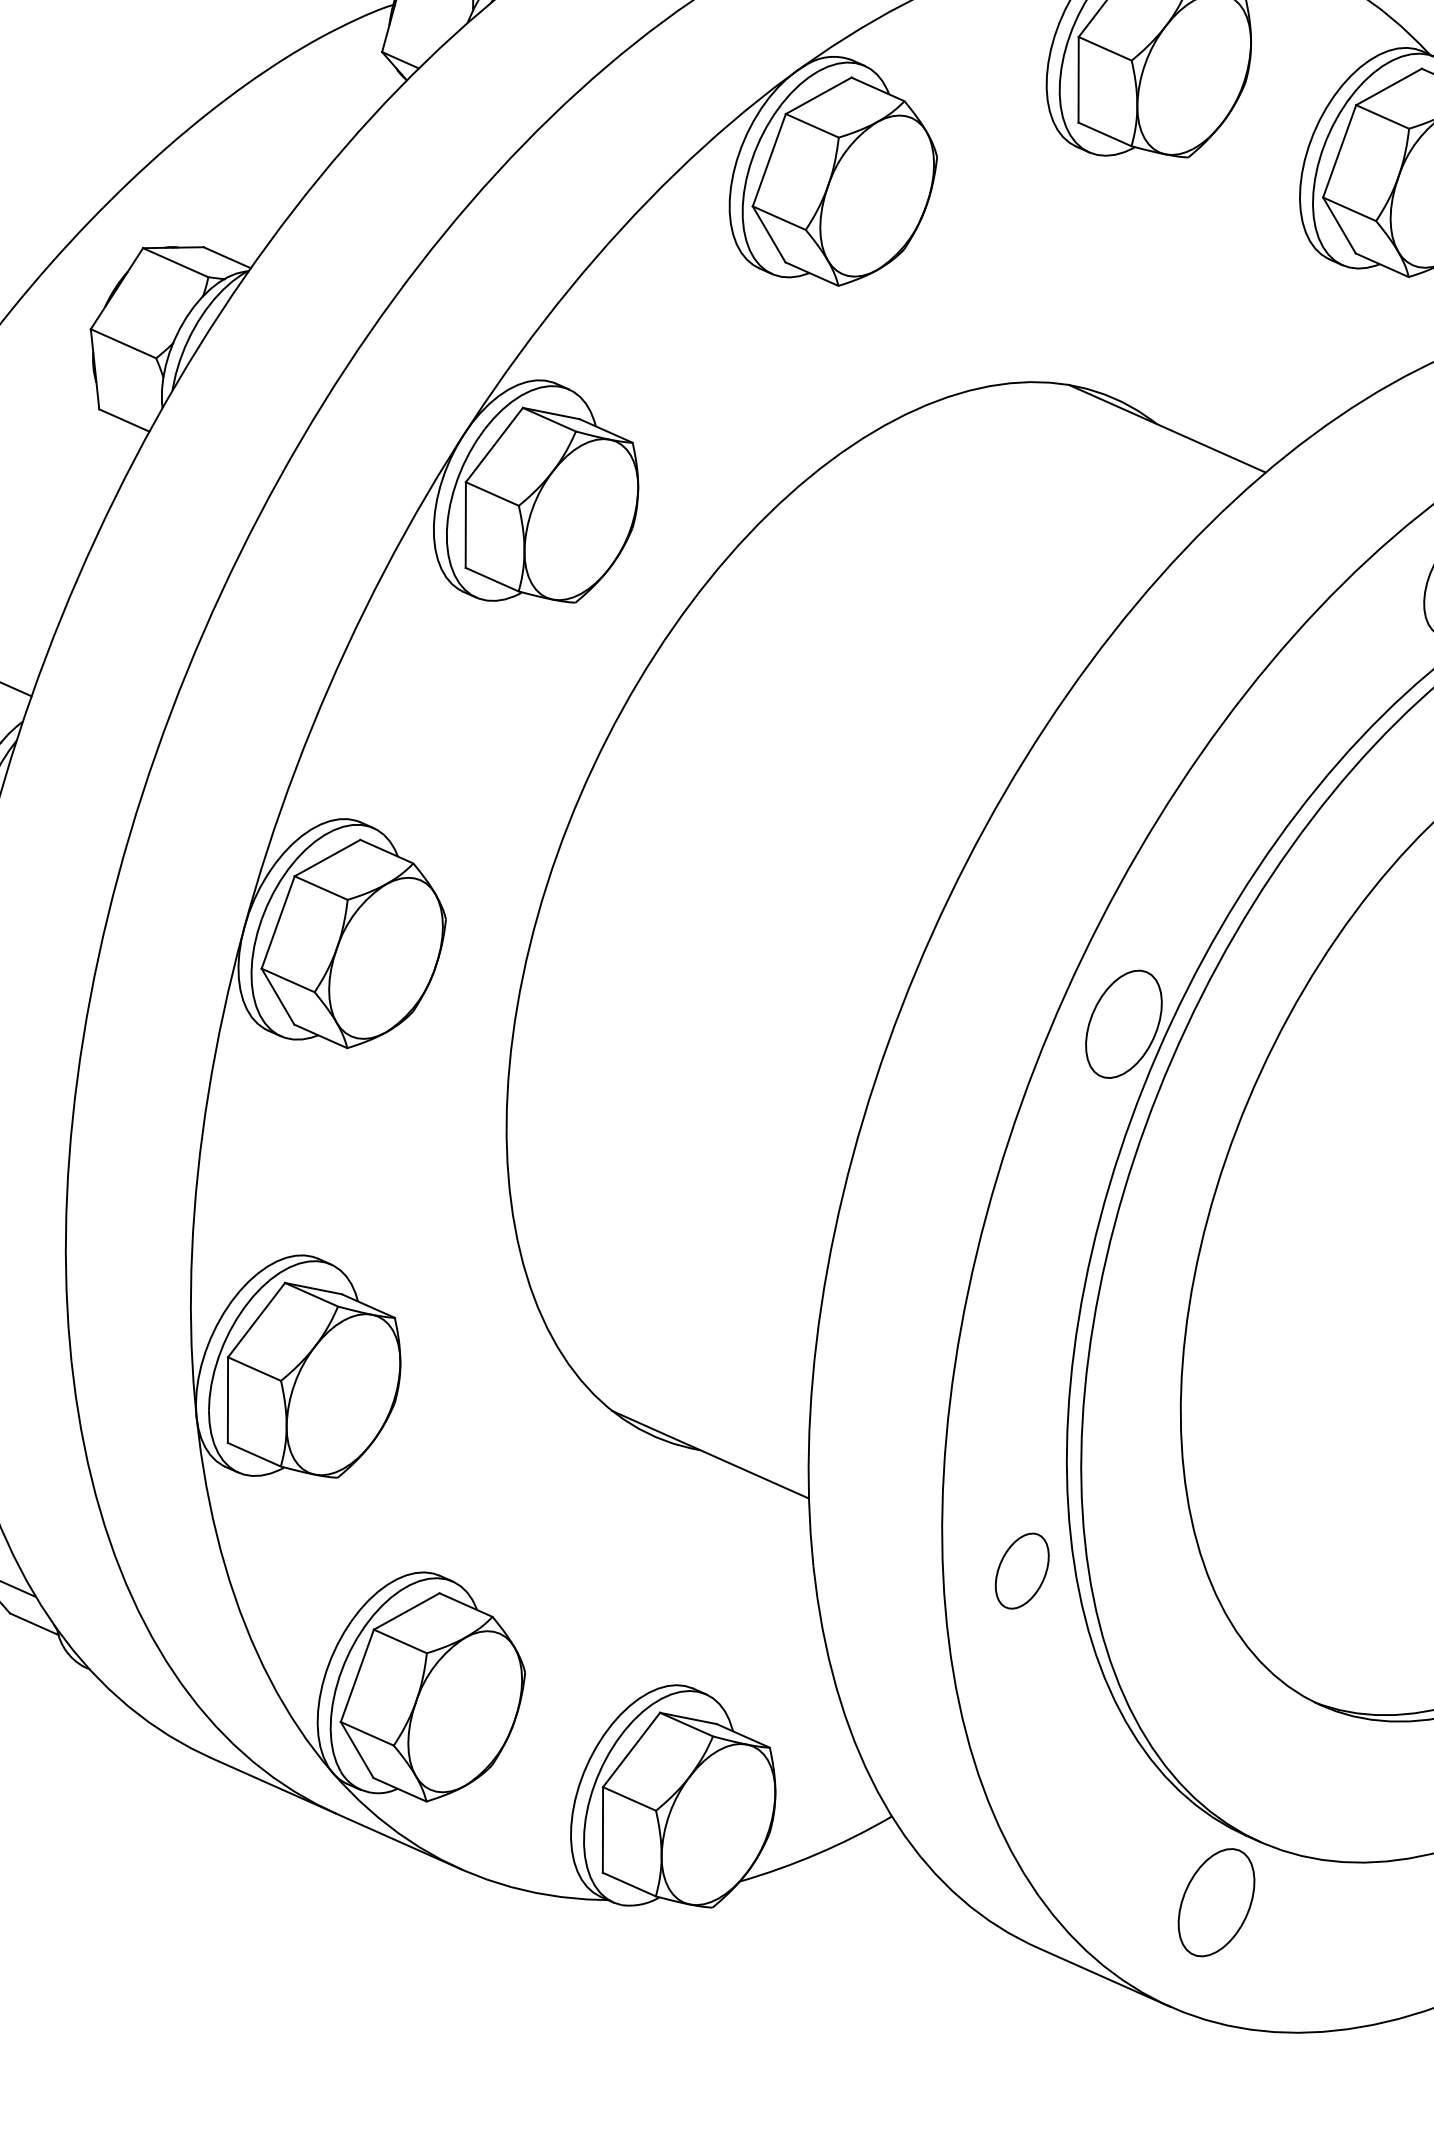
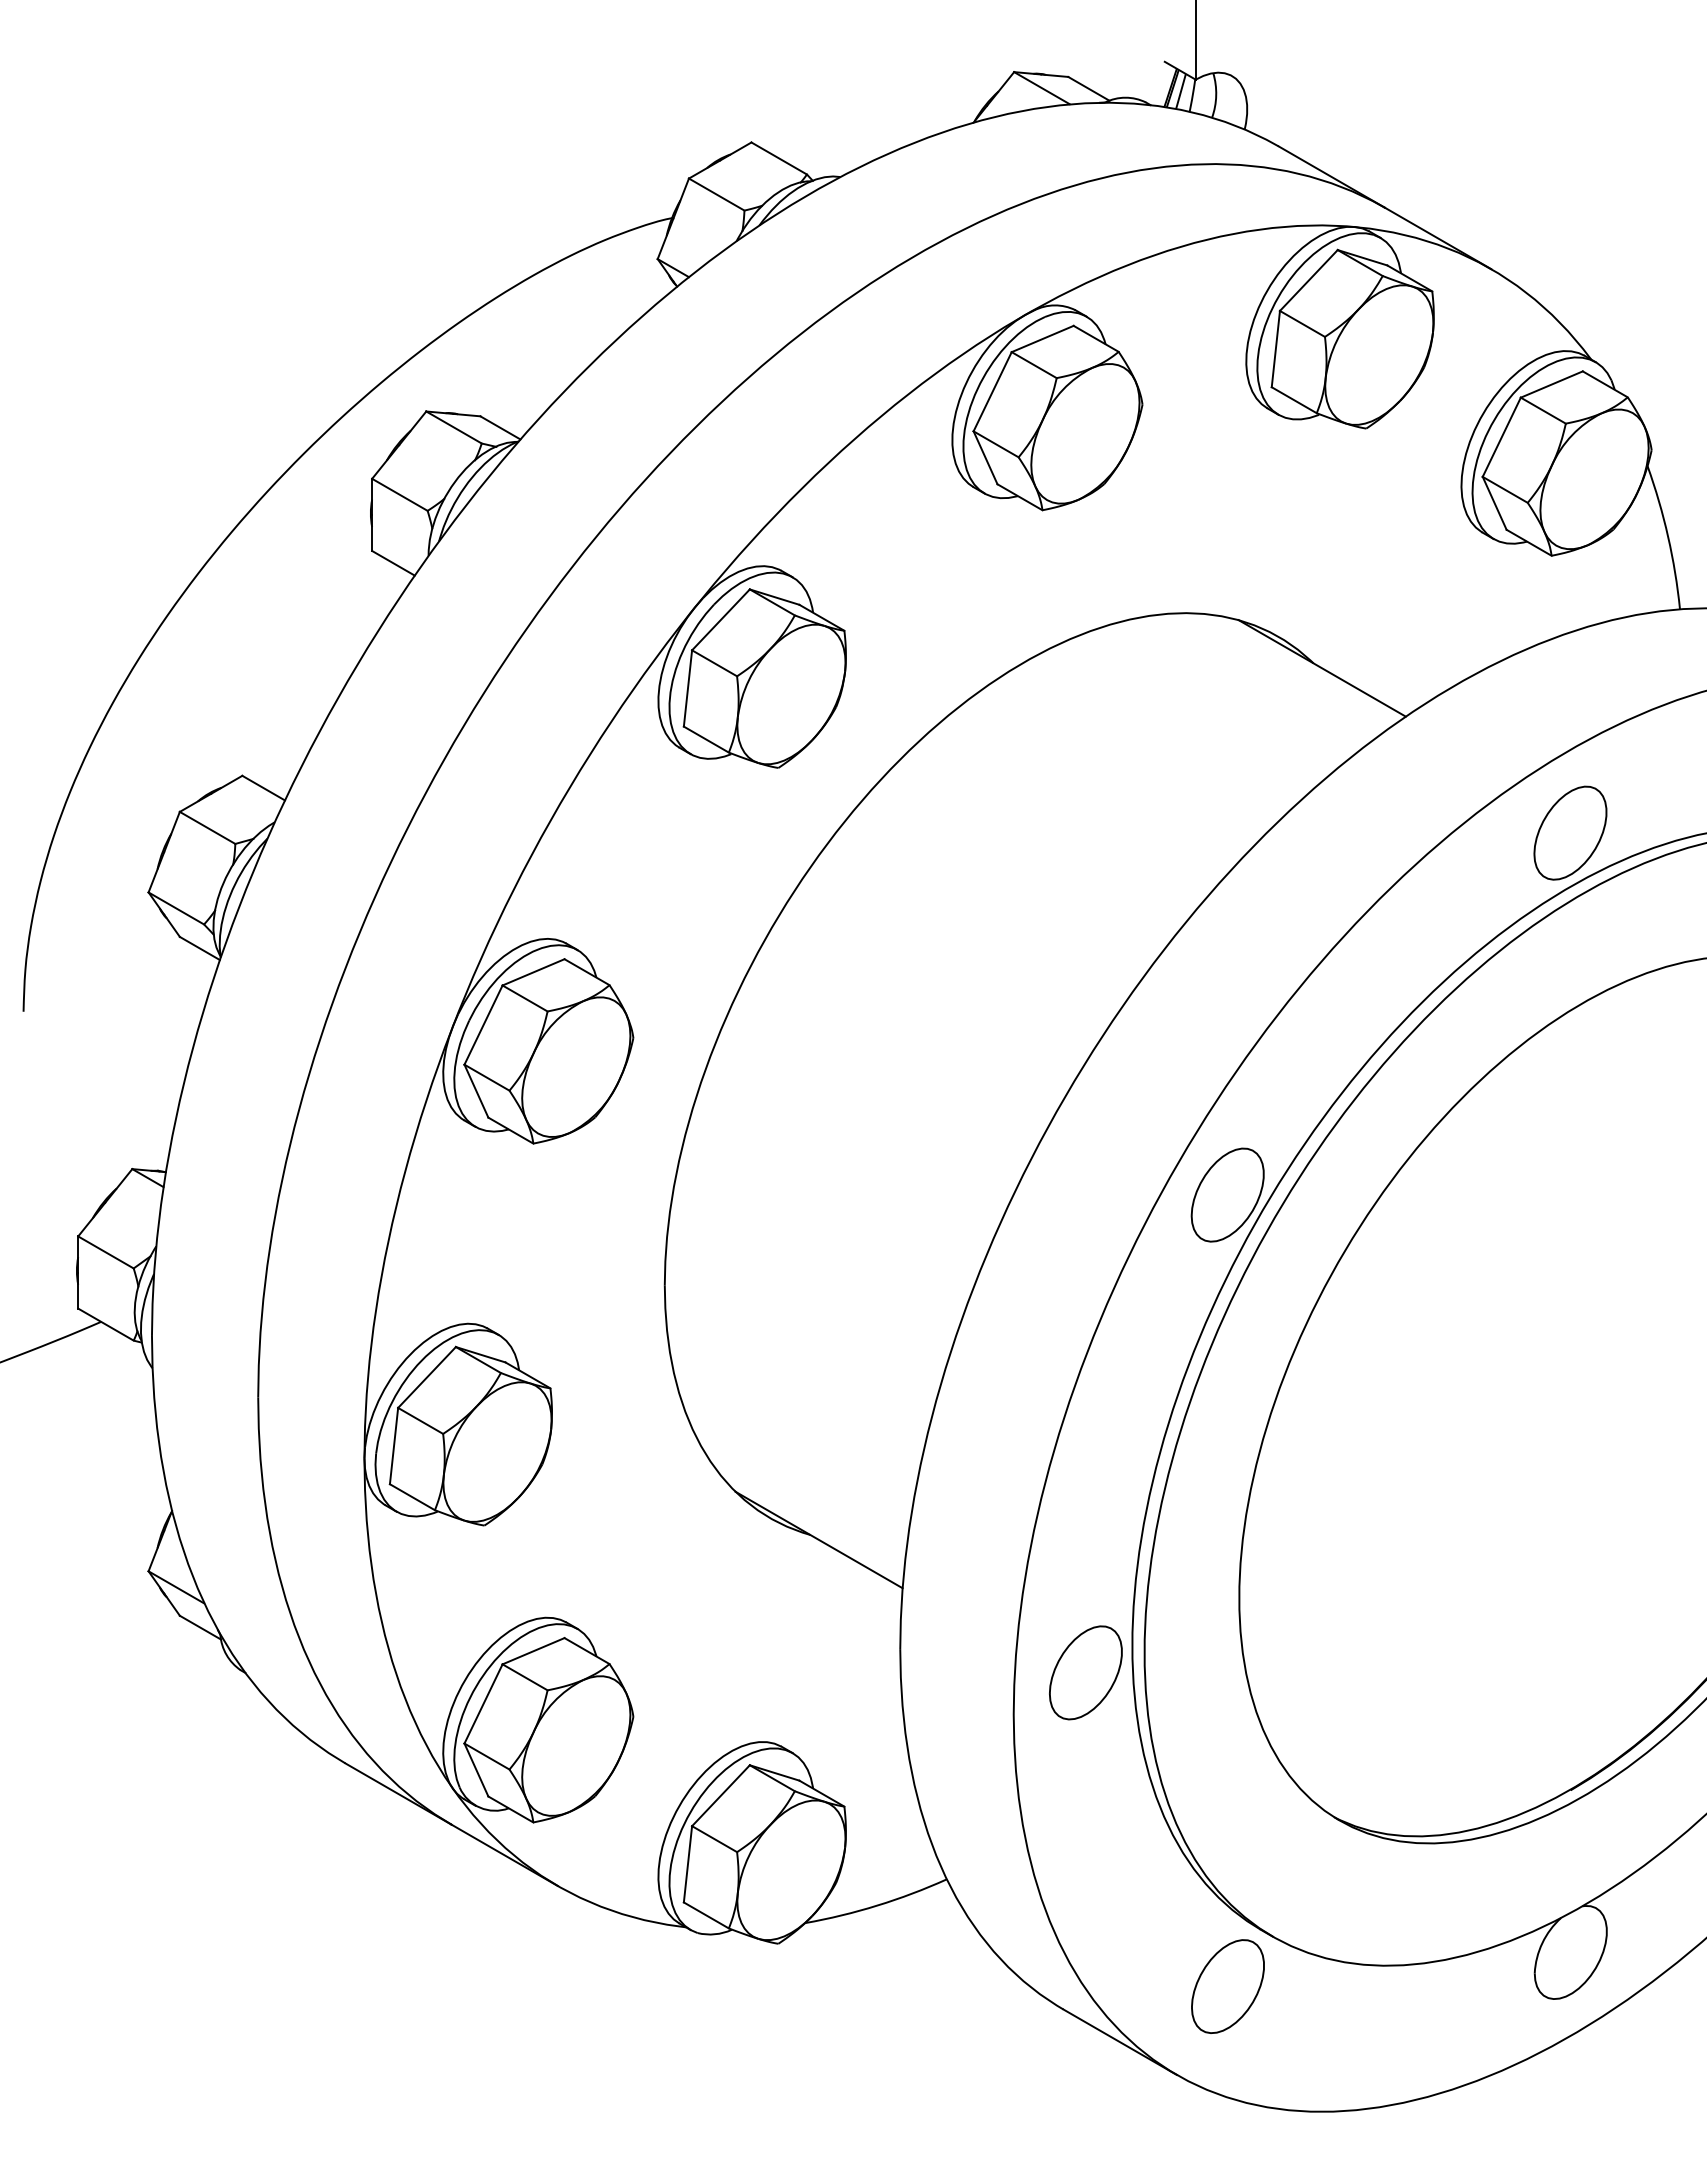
part: (1021, 1570) -> (1085, 1672), size x1.43

